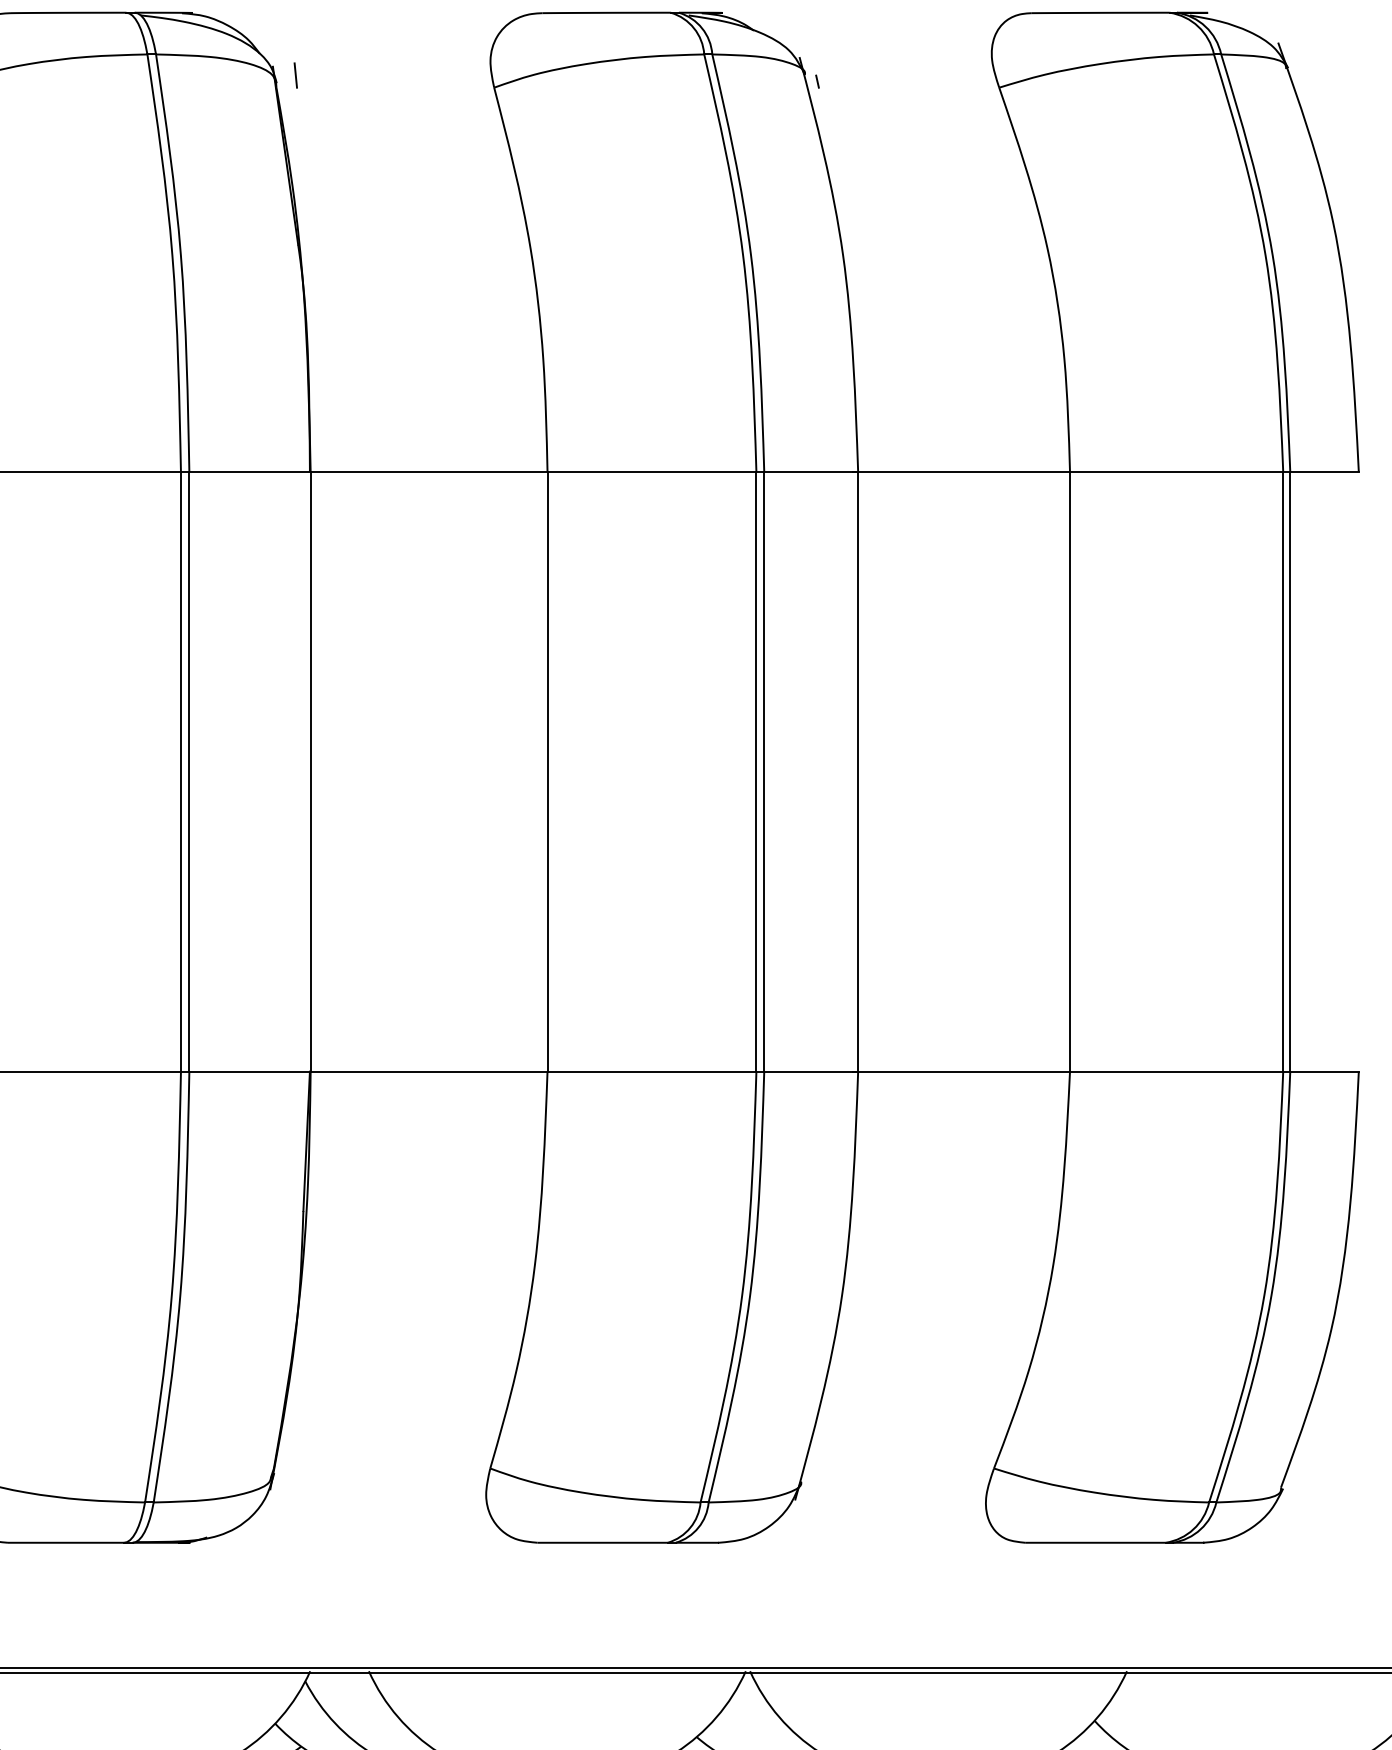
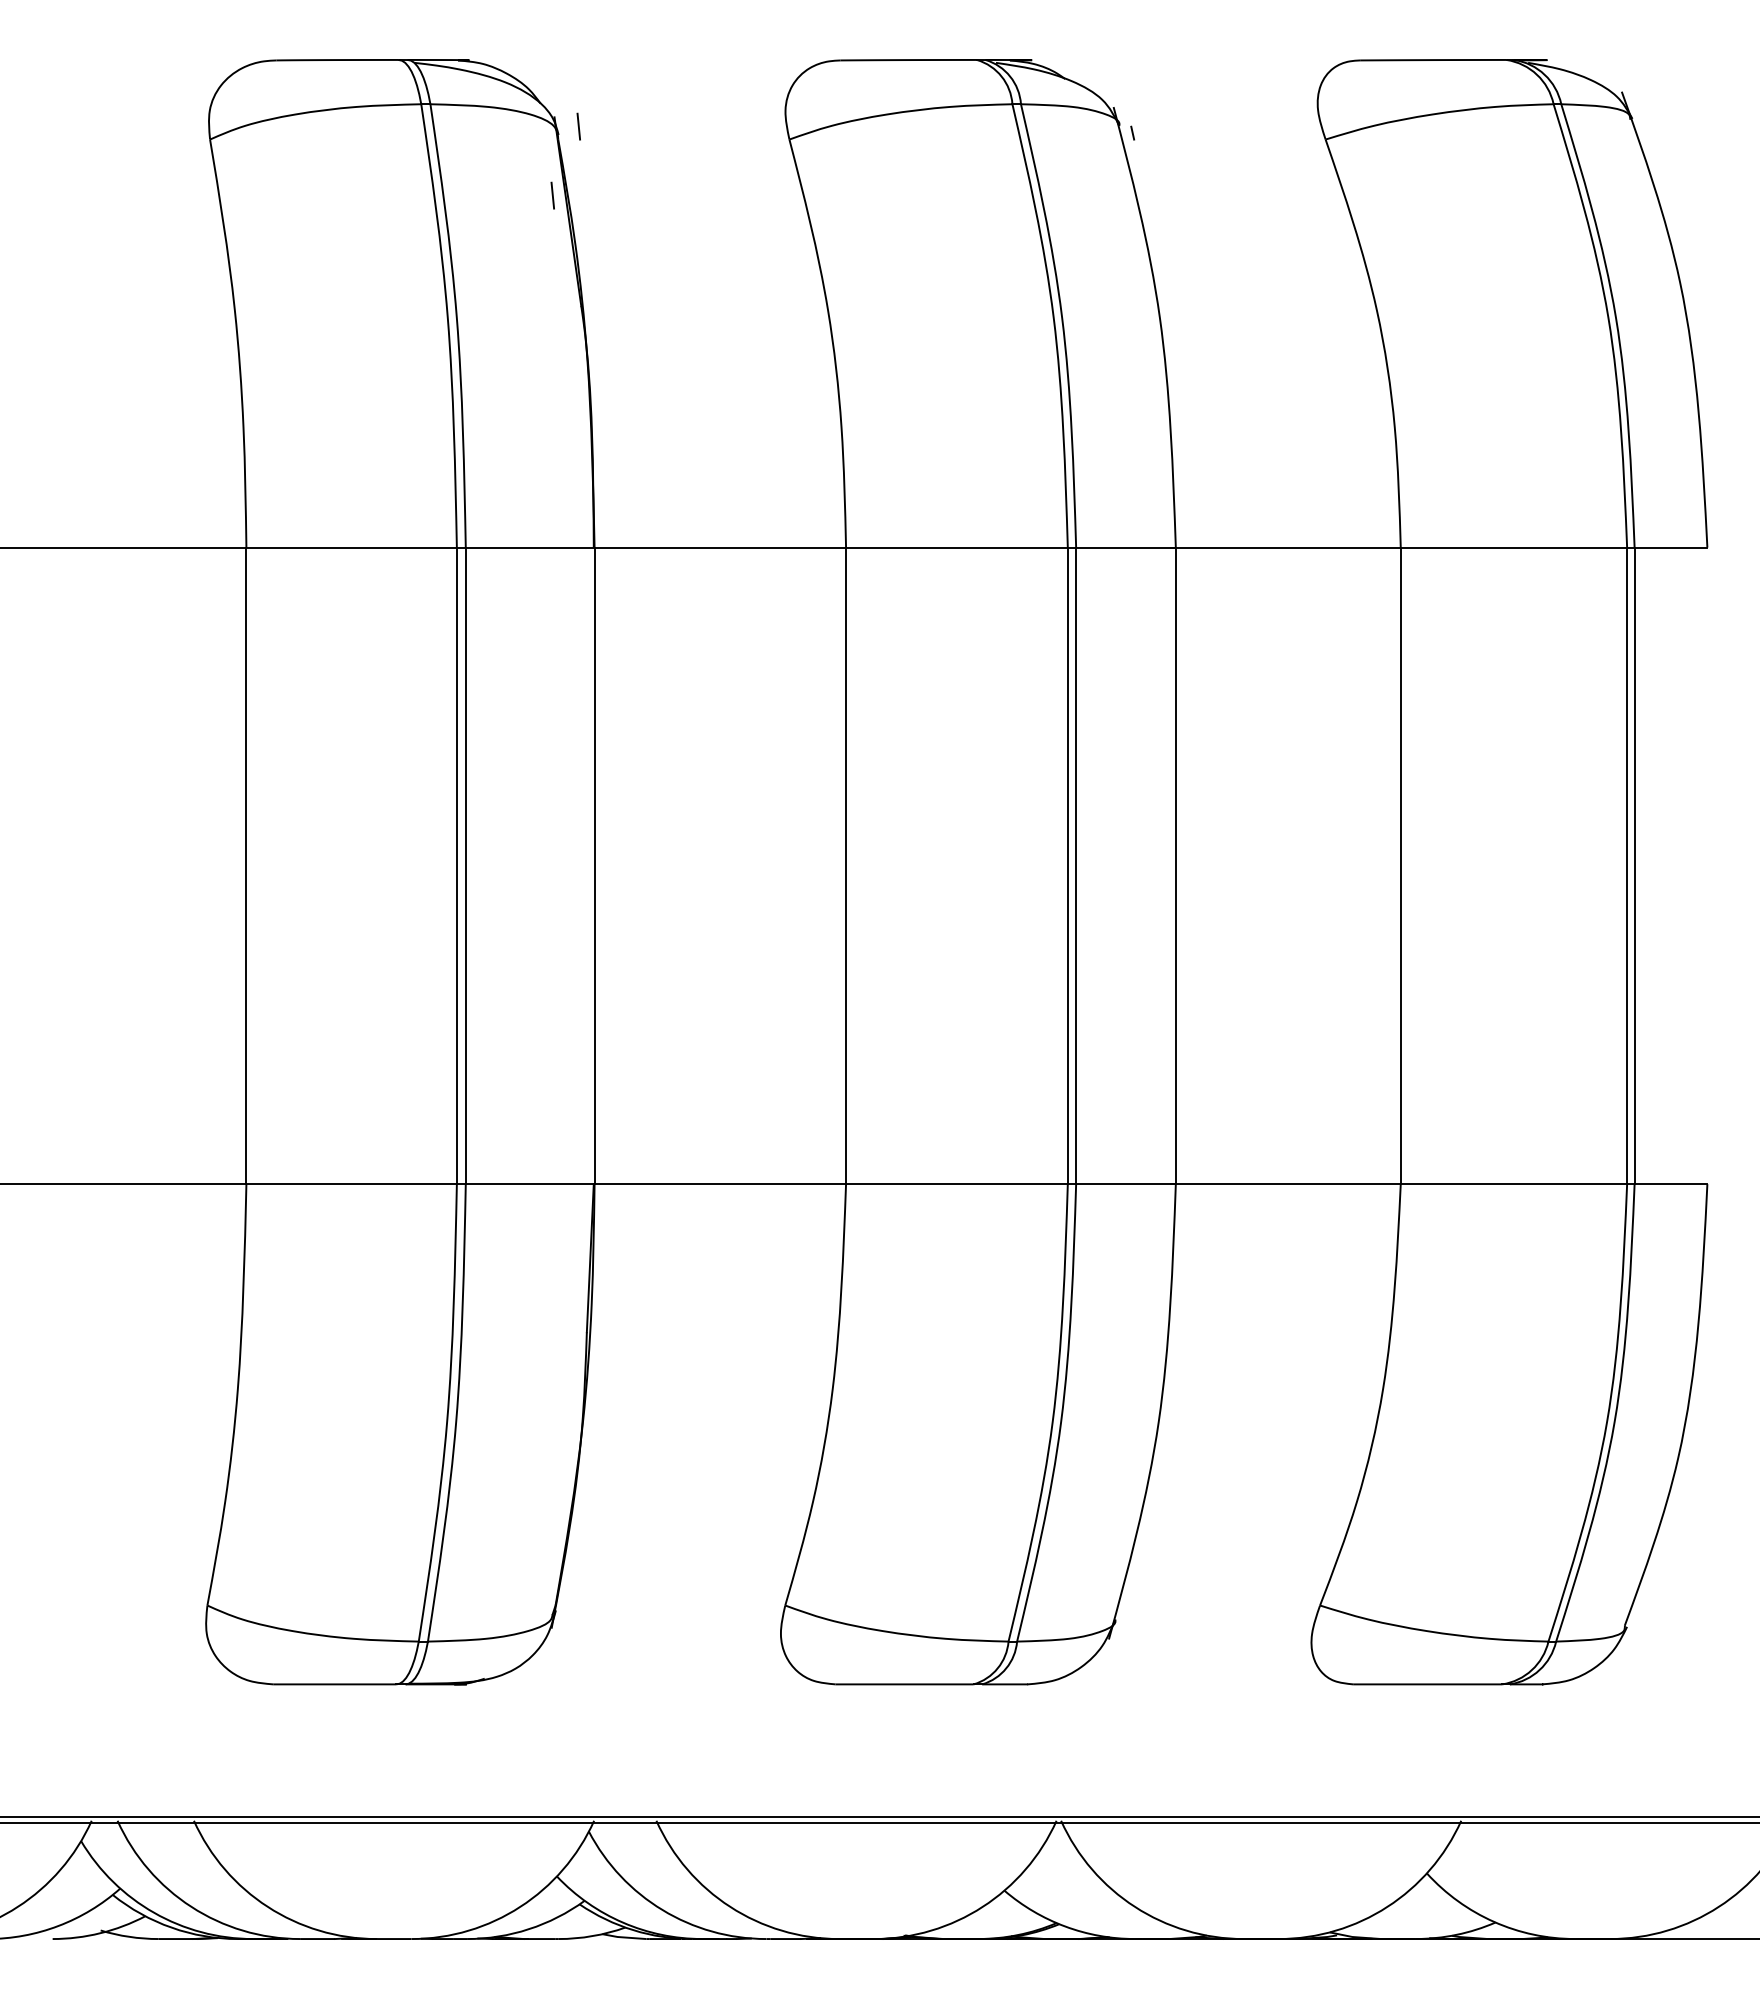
line: (271, 140) -> (552, 195), added

